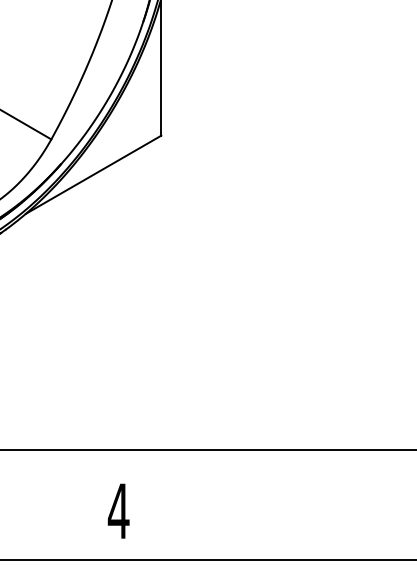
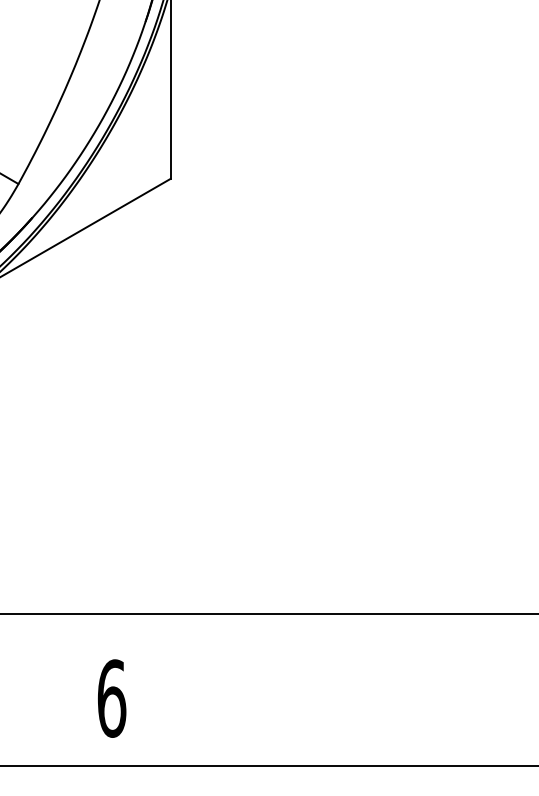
text: (118, 510) -> (111, 697), 4 -> 6

